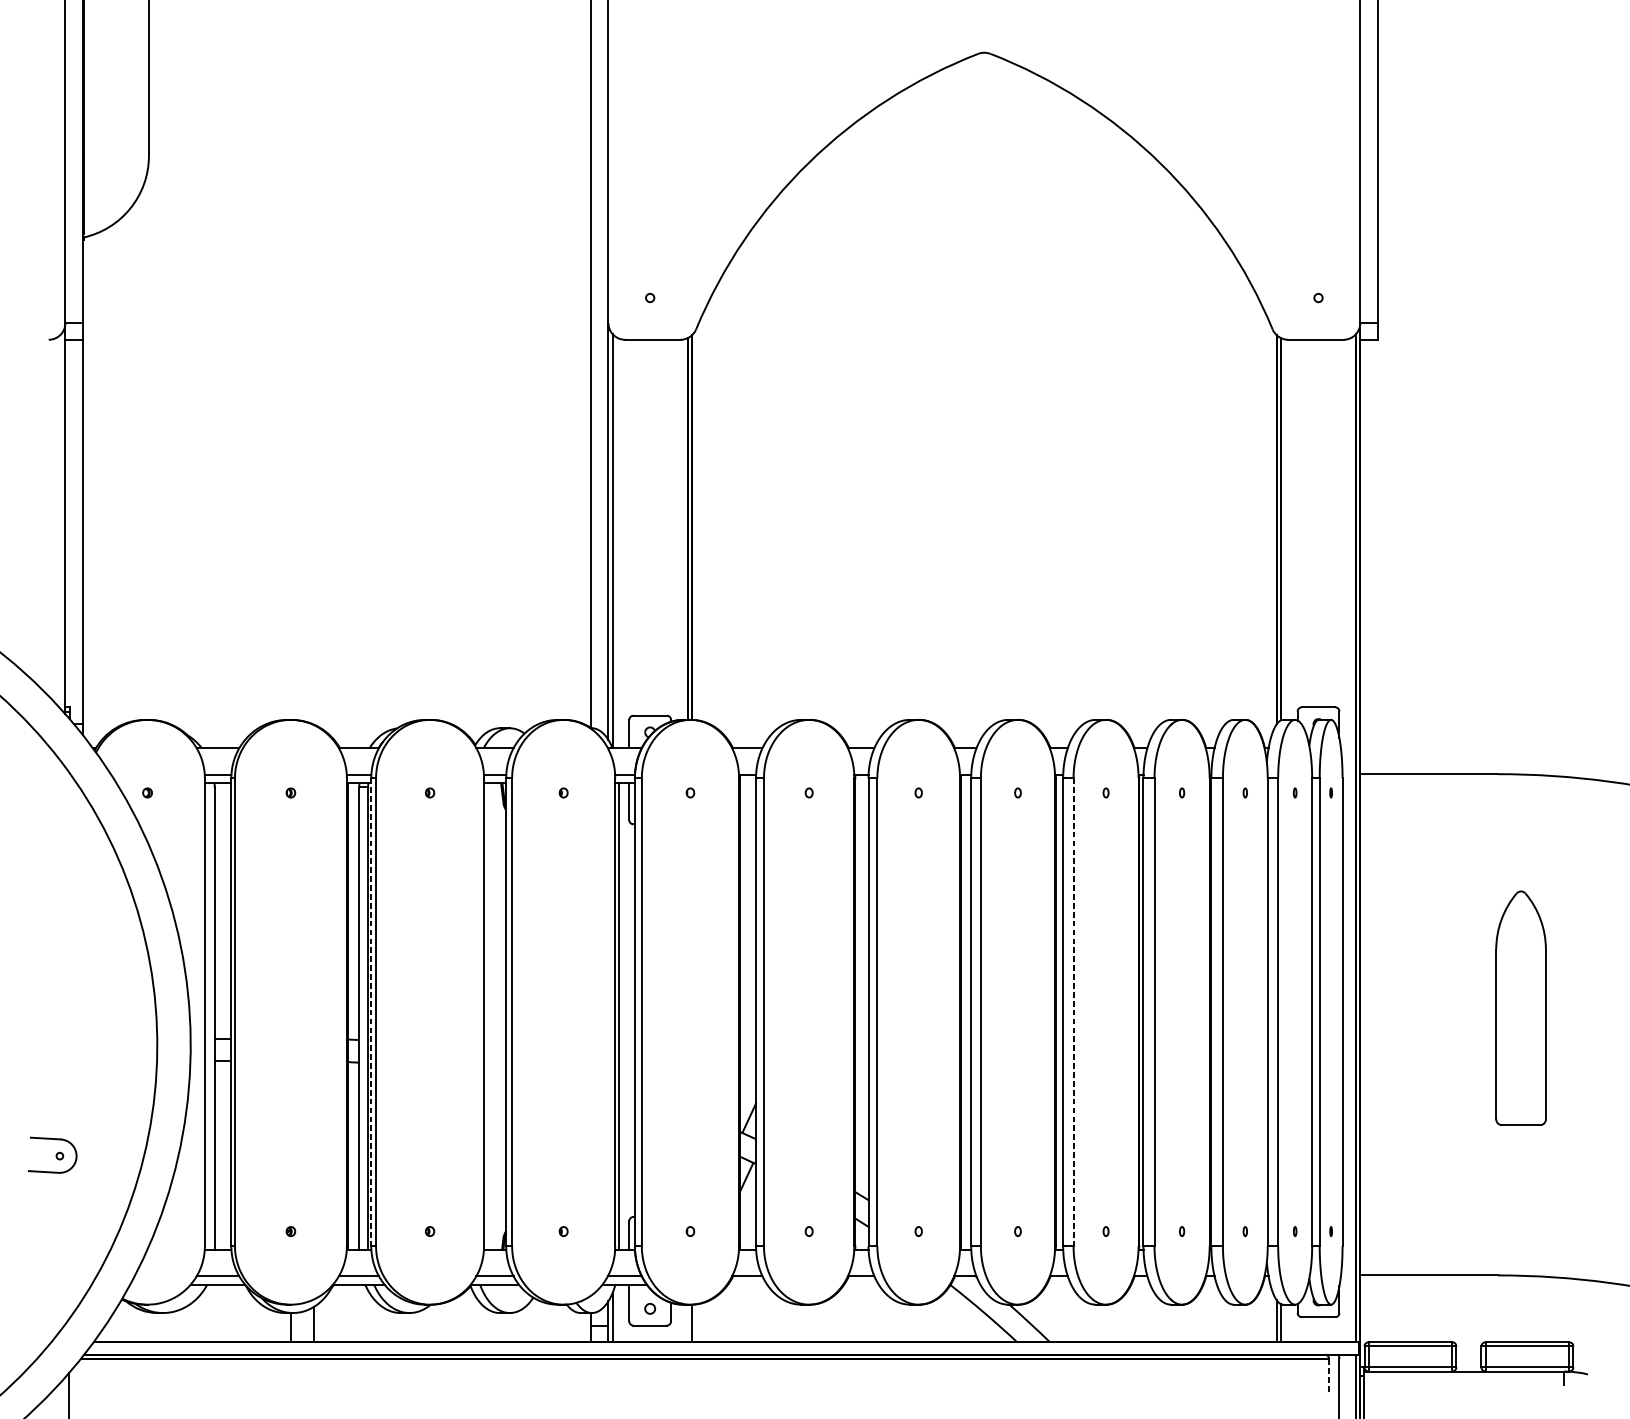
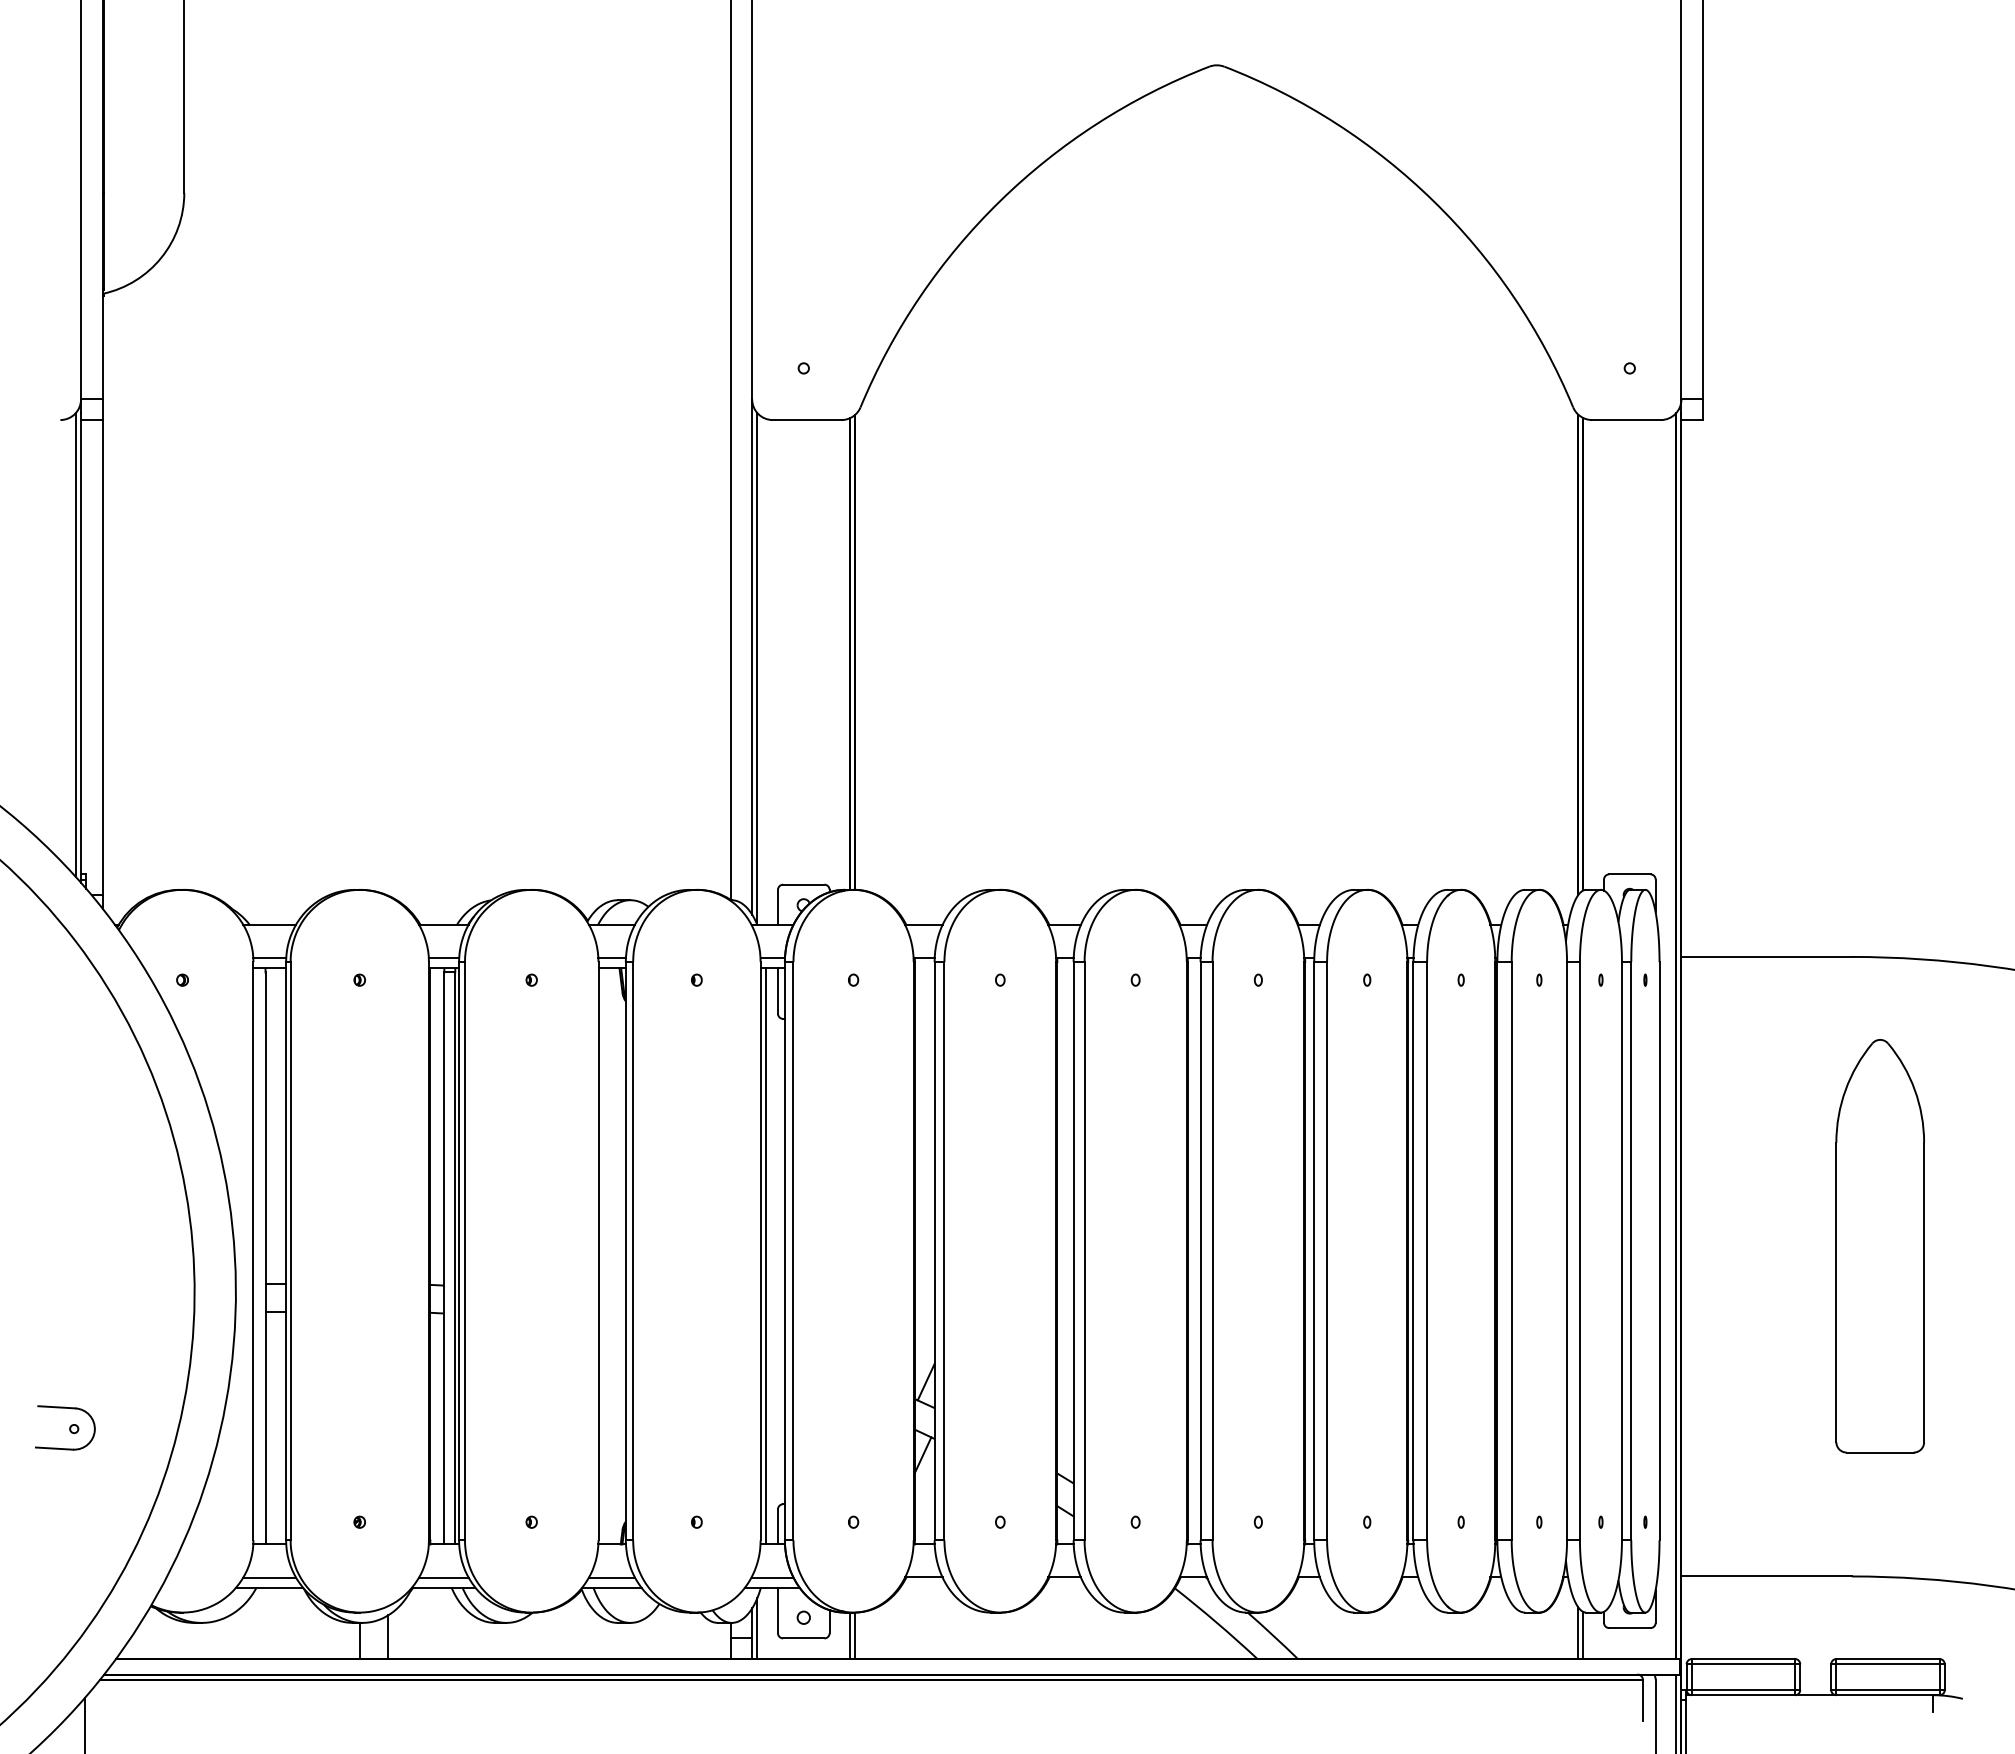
line: (60, 521) -> (75, 644), added
part: (1520, 1008) -> (1879, 1246), size x1.43
line: (371, 1012) -> (459, 1251), dashed -> solid
line: (1073, 1012) -> (1327, 1251), dashed -> solid
line: (687, 1323) -> (850, 1635), added
line: (1328, 1375) -> (1642, 1700), dashed -> solid

